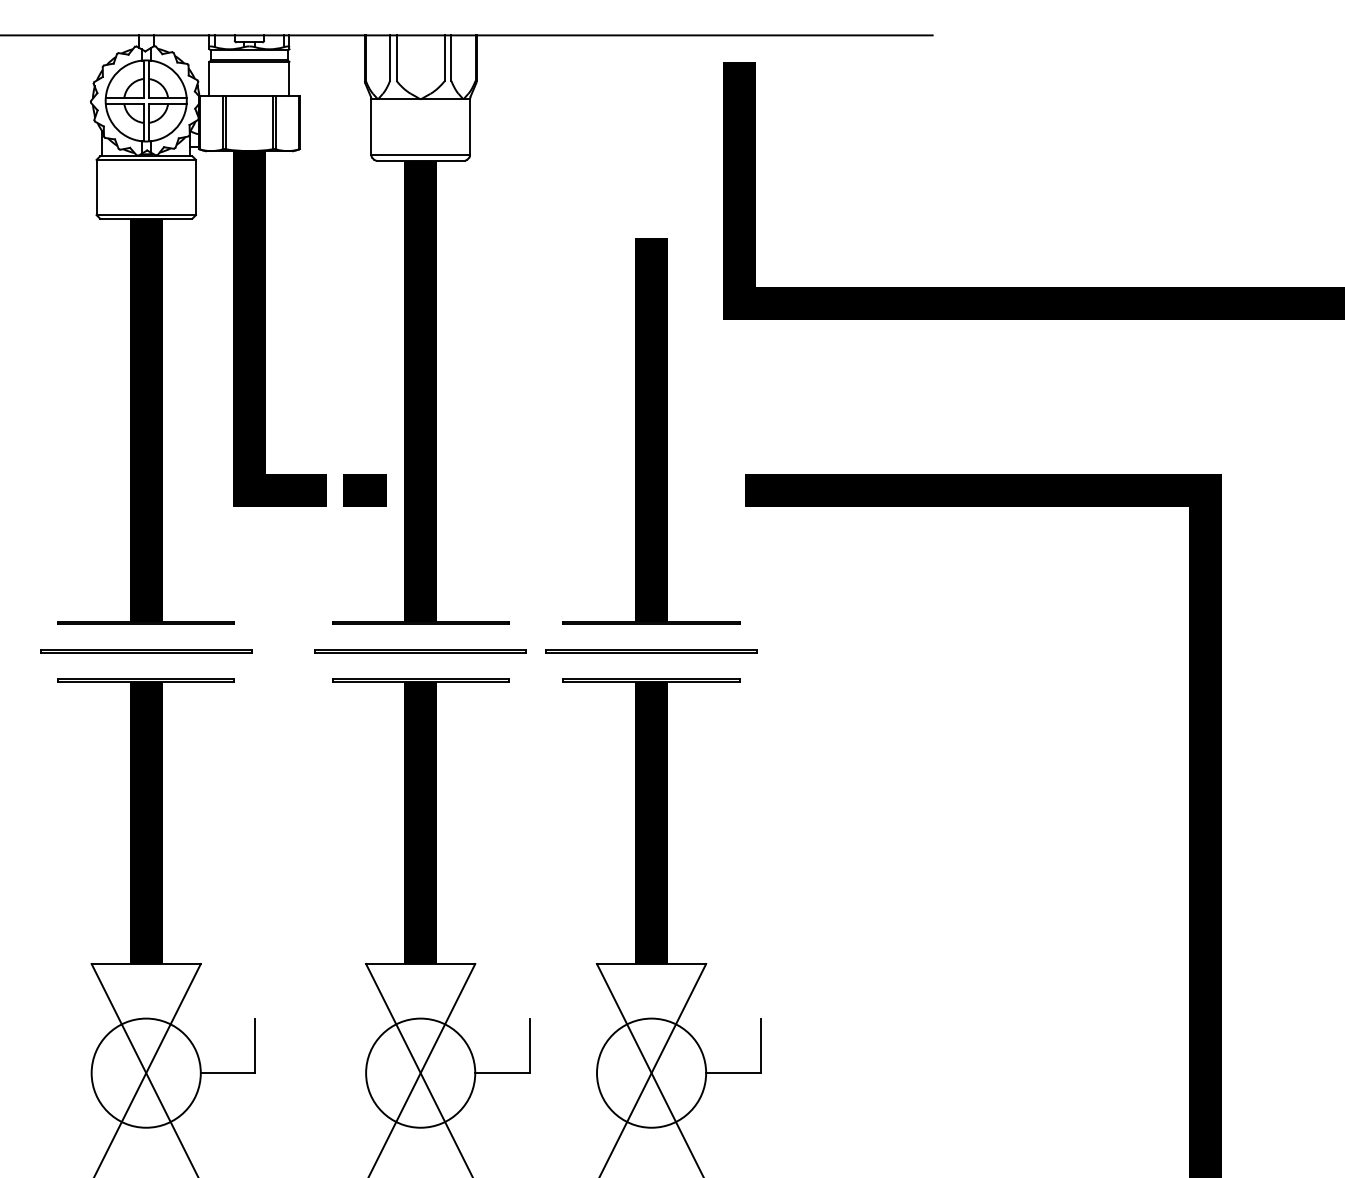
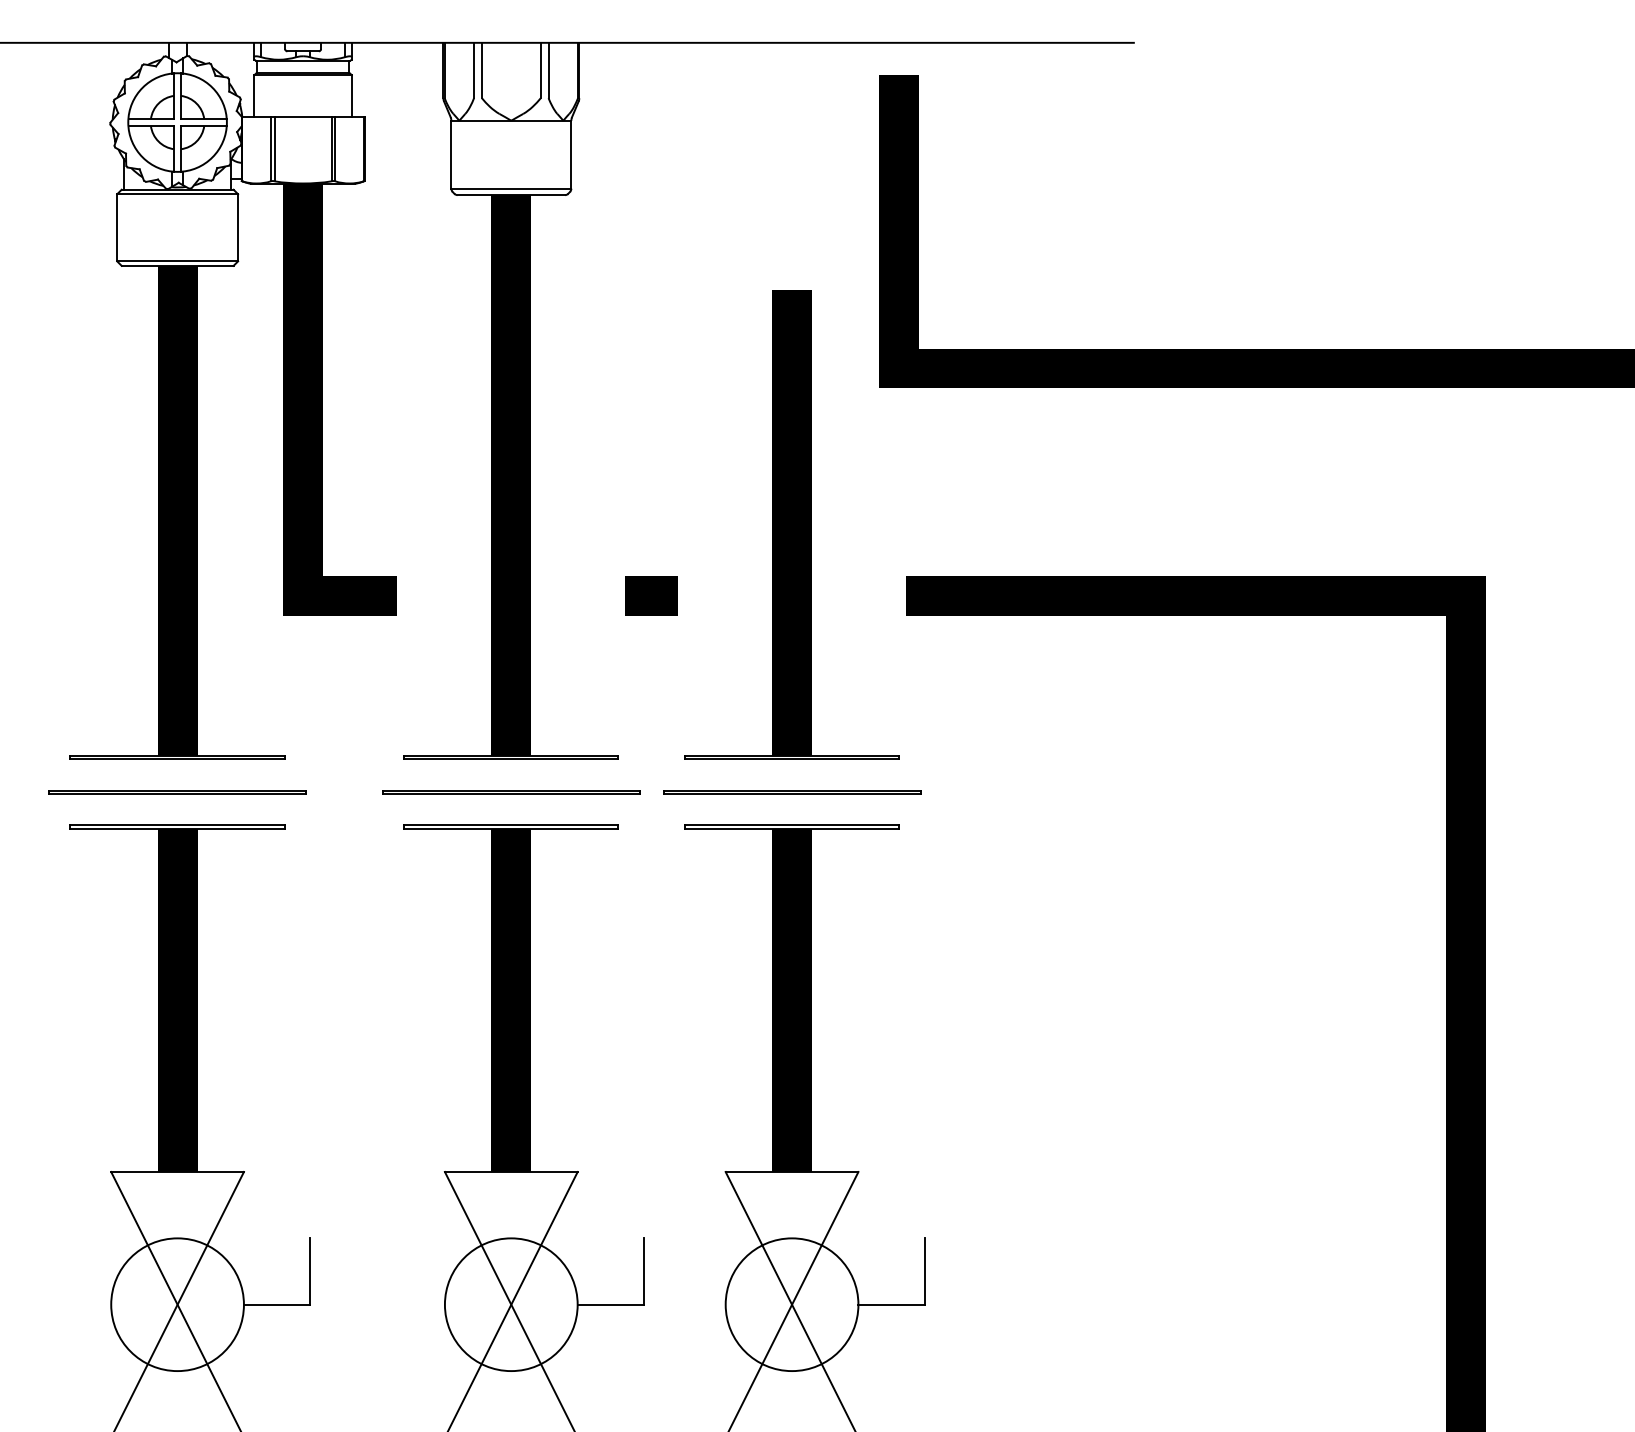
line: (364, 489) -> (651, 595), moved

